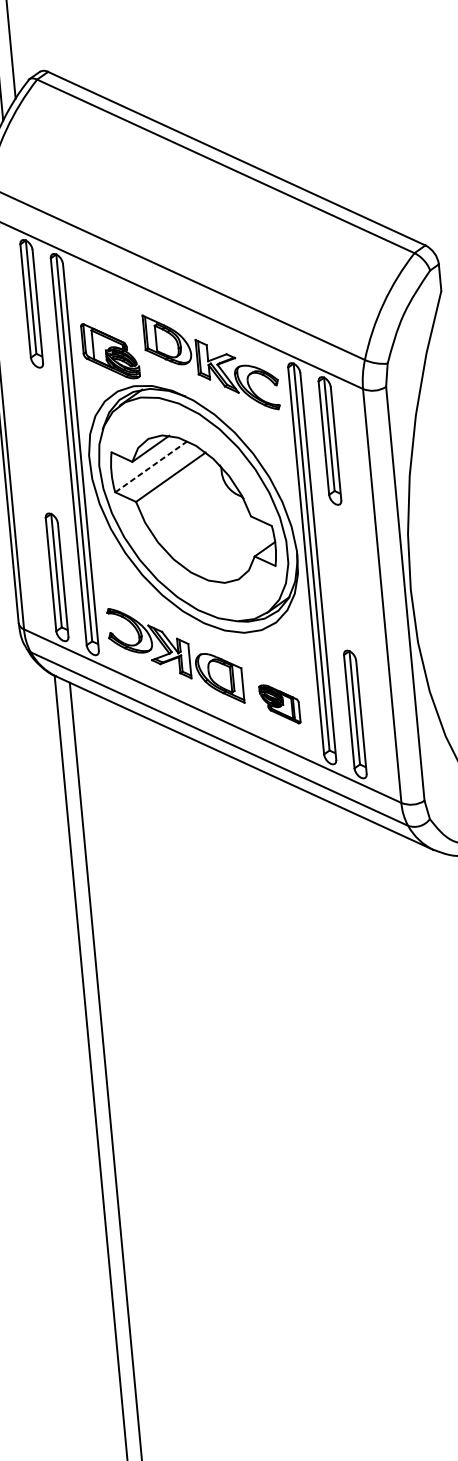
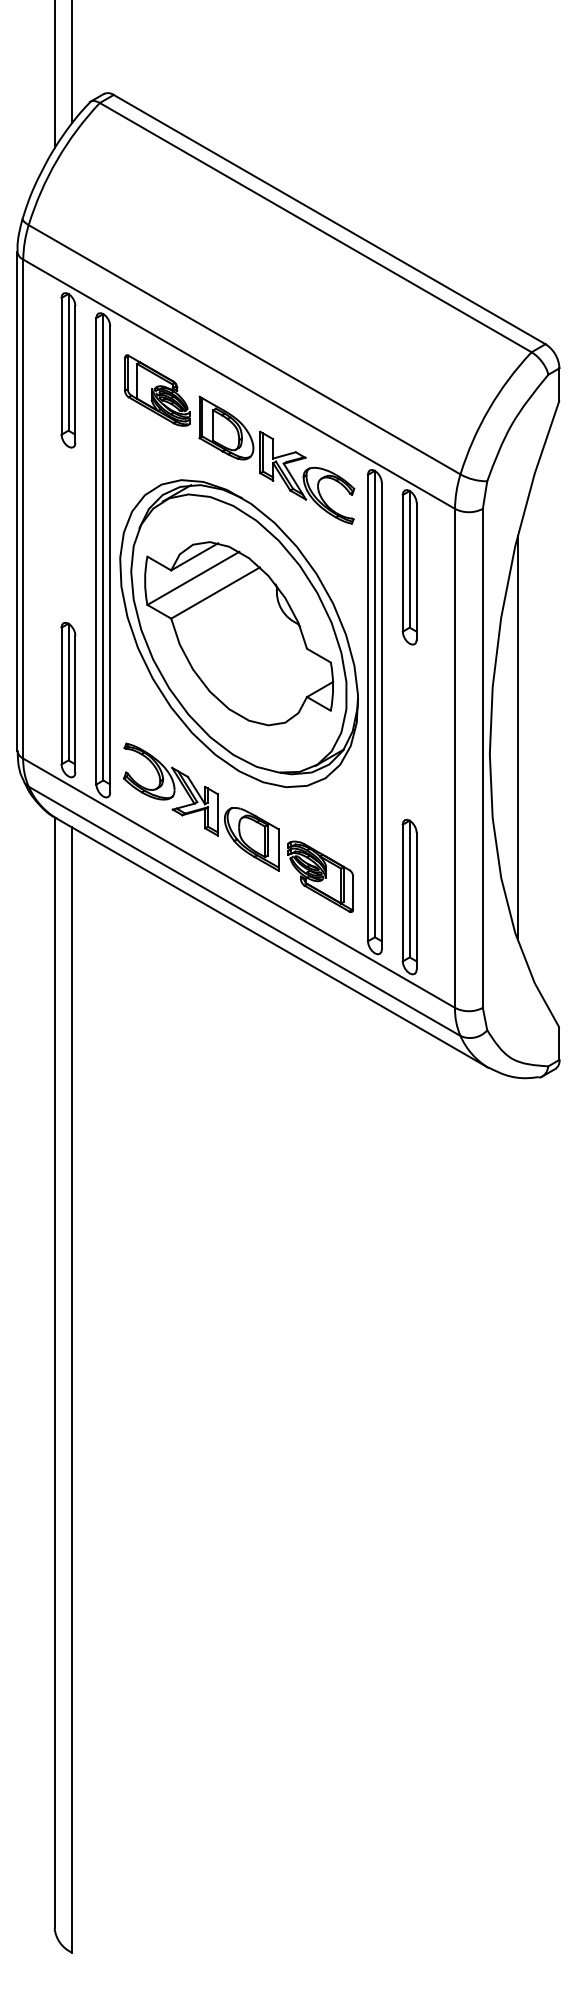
part: (110, 351) -> (157, 390), moved
line: (151, 466) -> (193, 578), dashed -> solid
line: (432, 574) -> (517, 738), added
part: (279, 704) -> (320, 876), size x1.43

